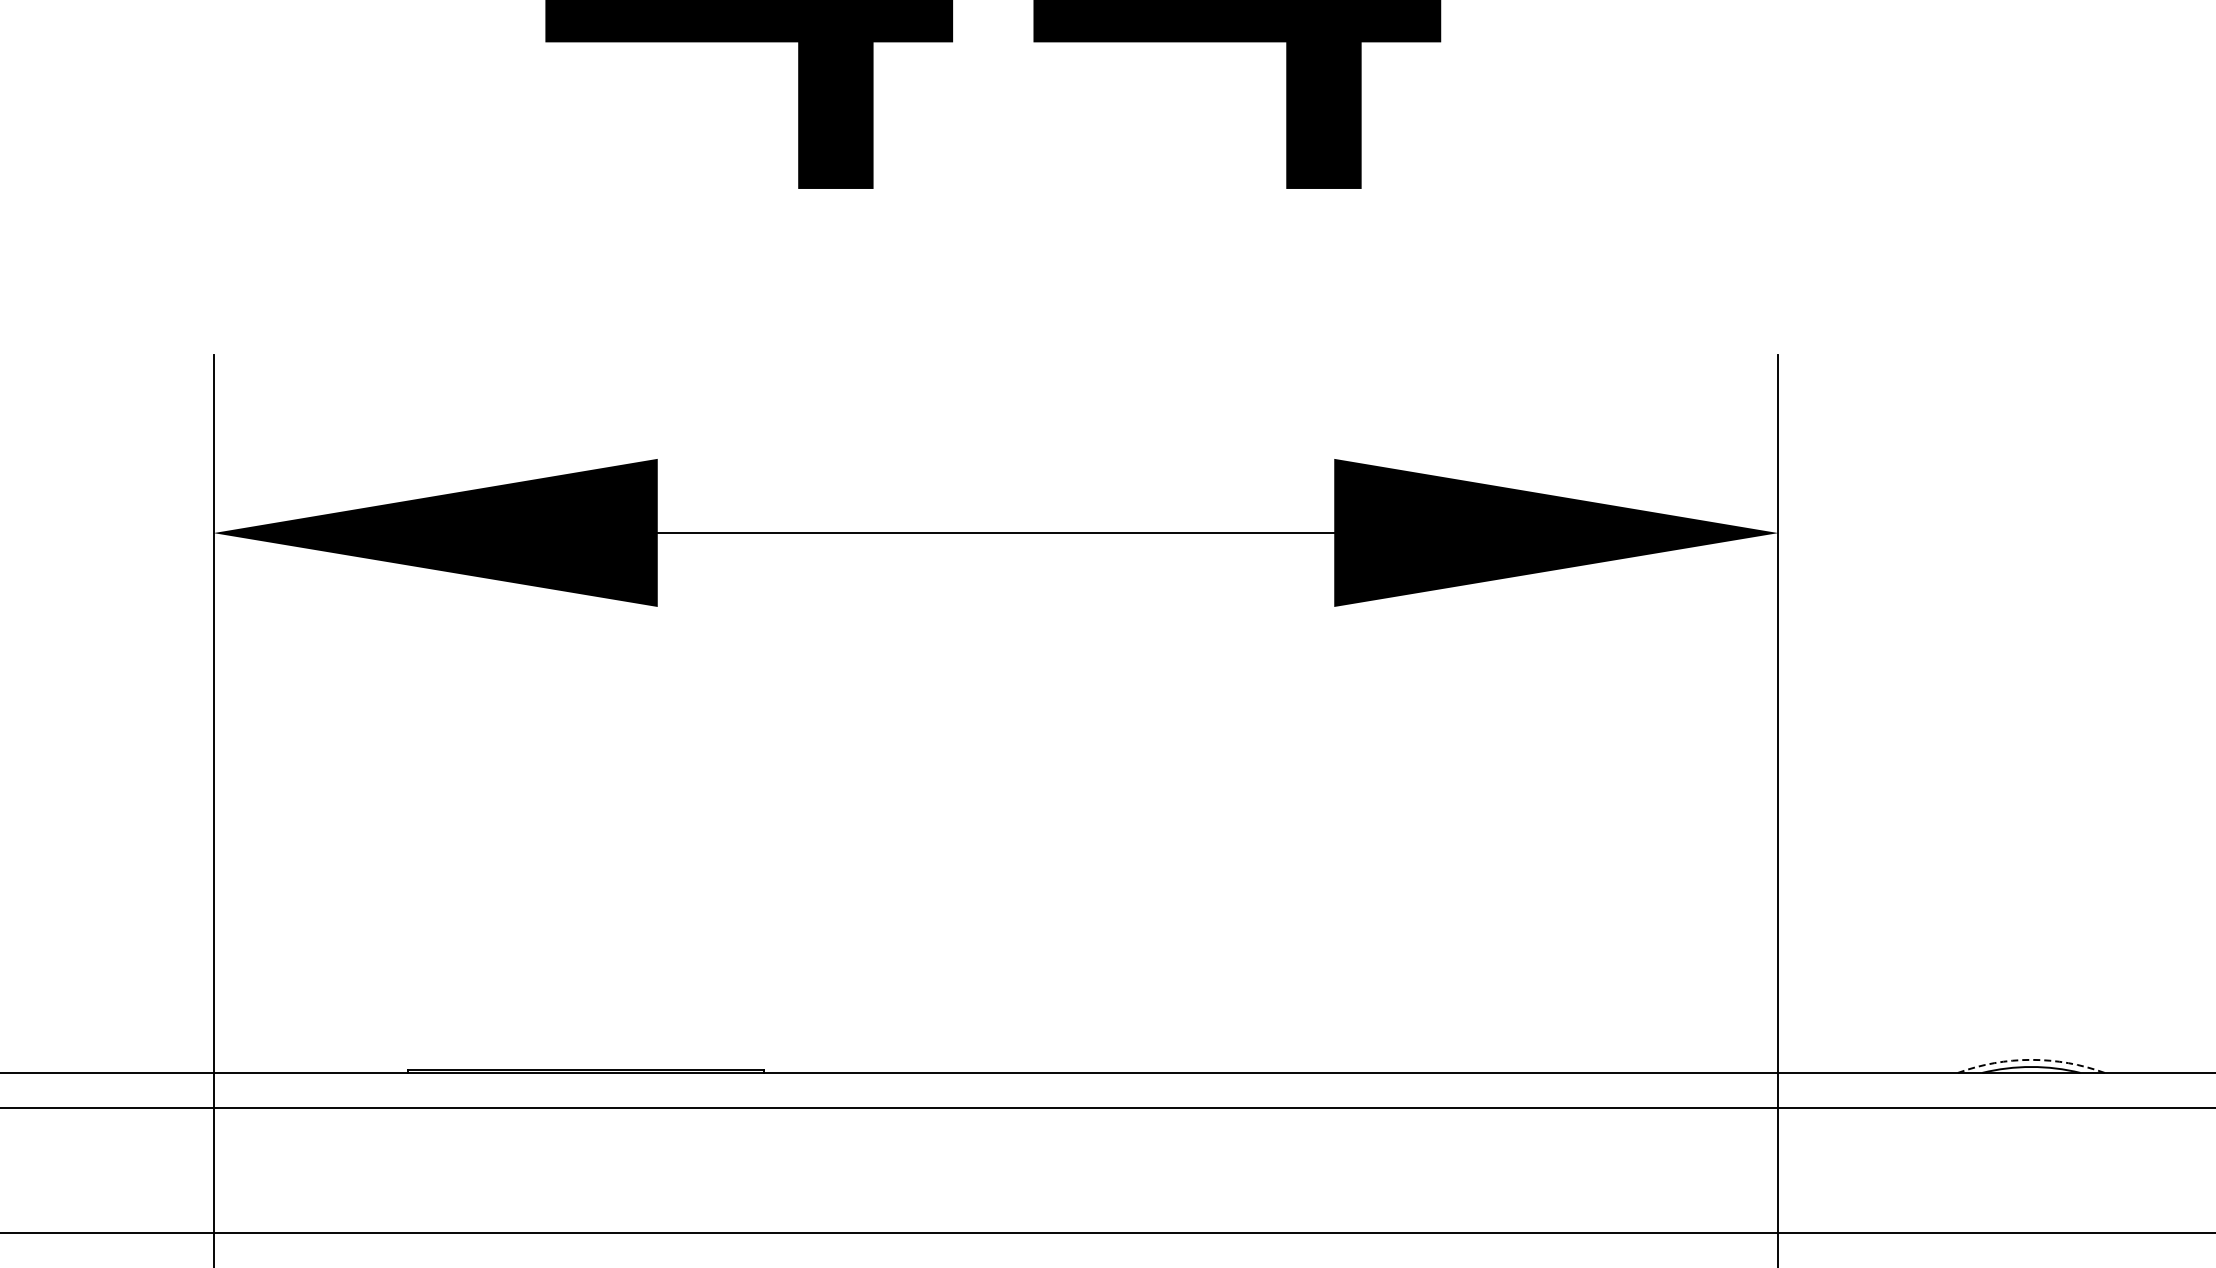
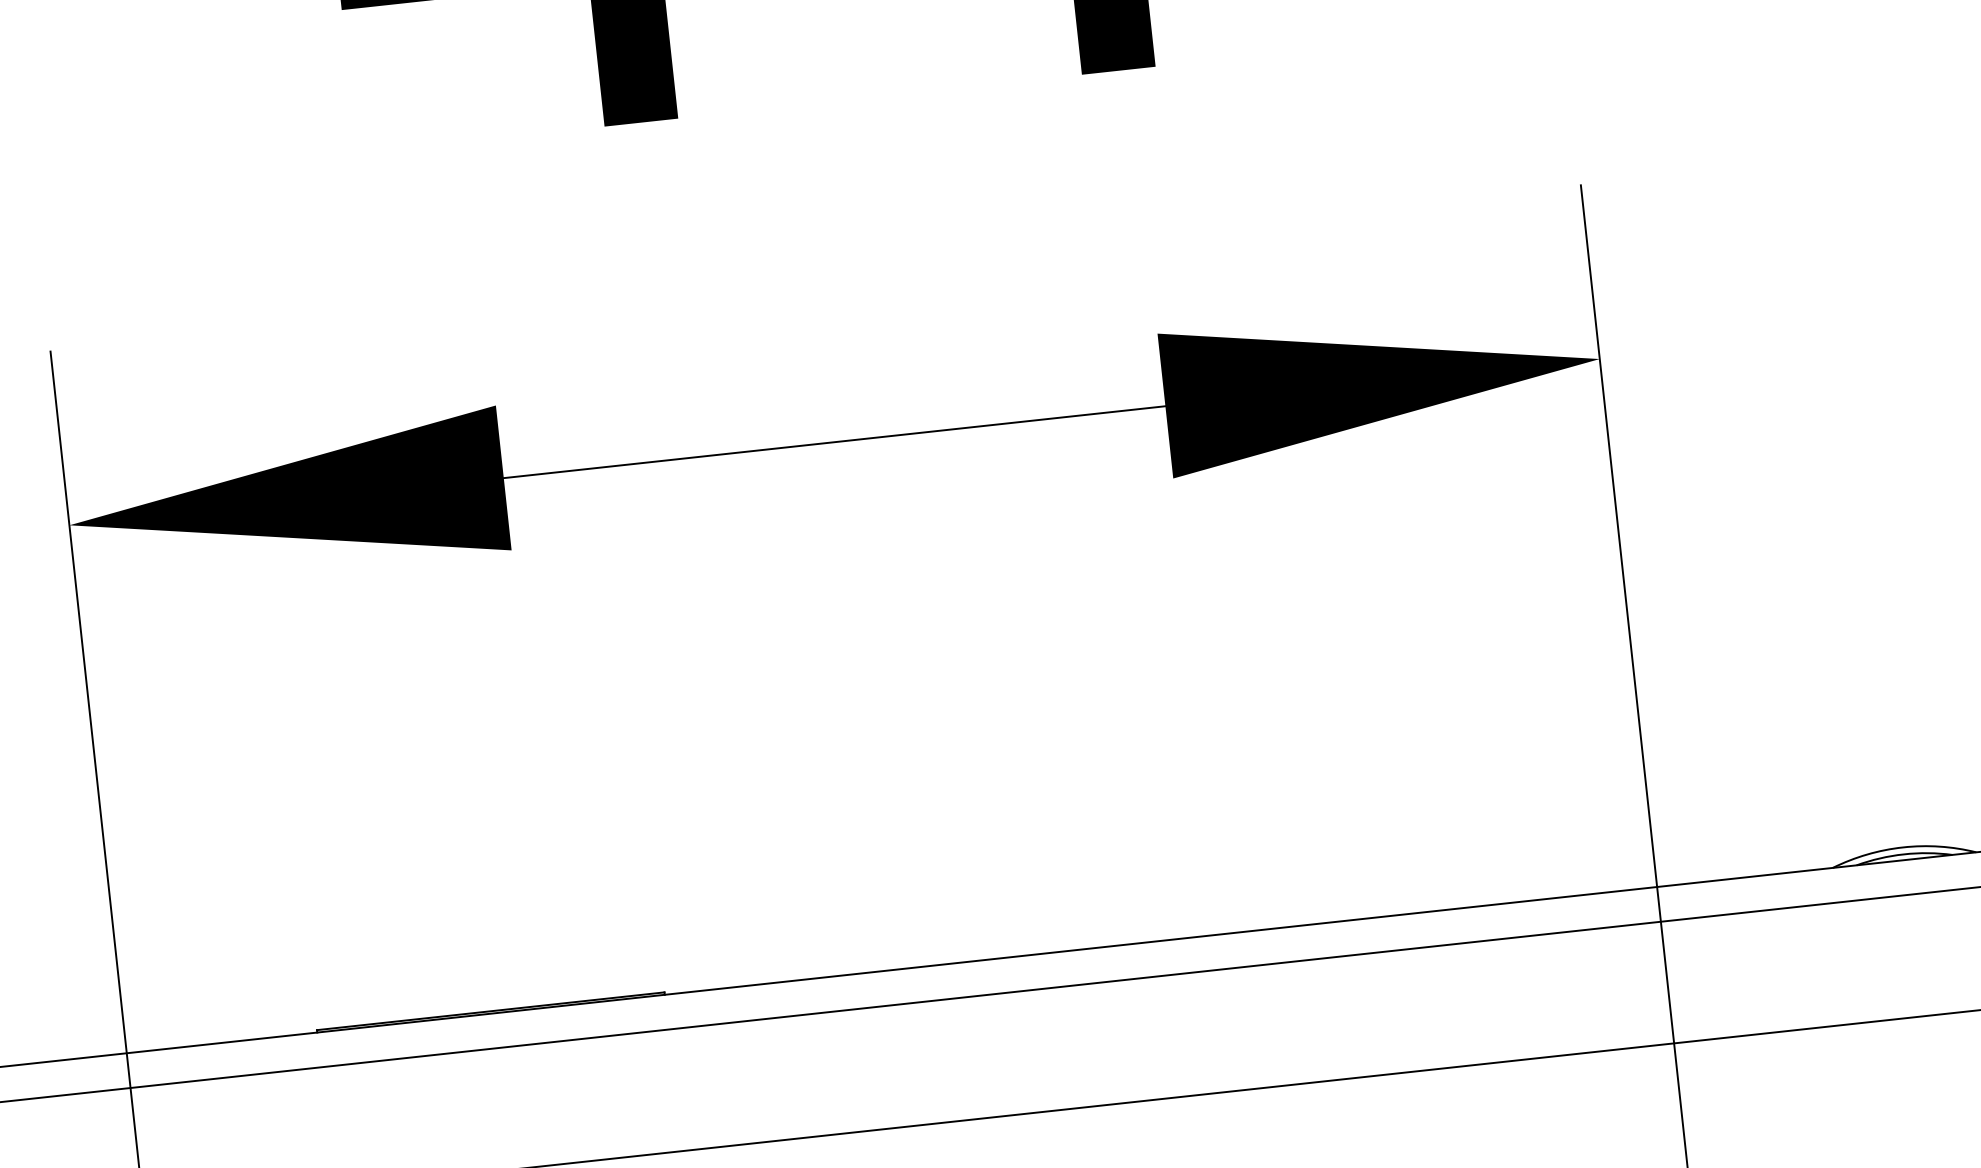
arc: (2031, 1059) -> (1903, 847), dashed -> solid

